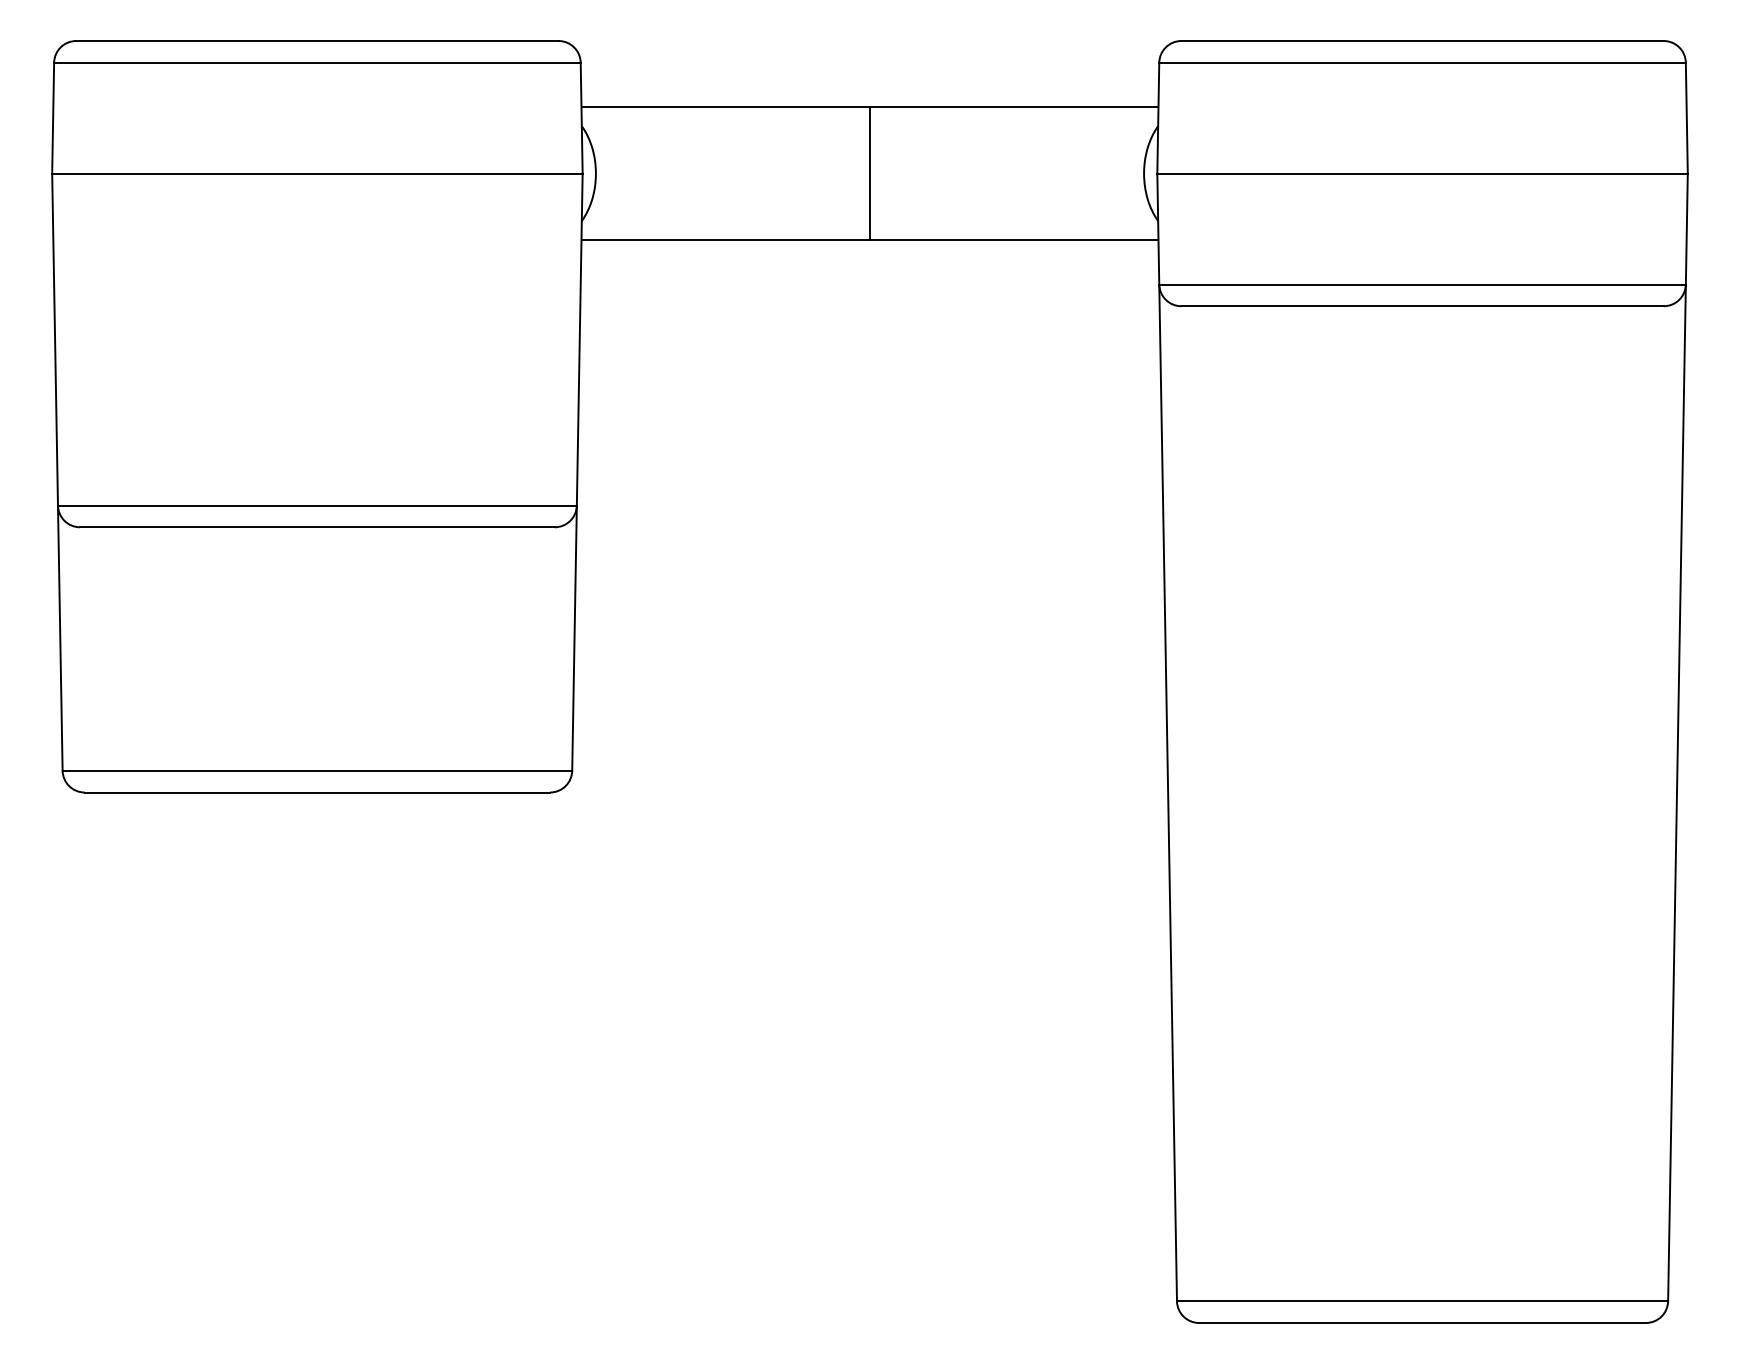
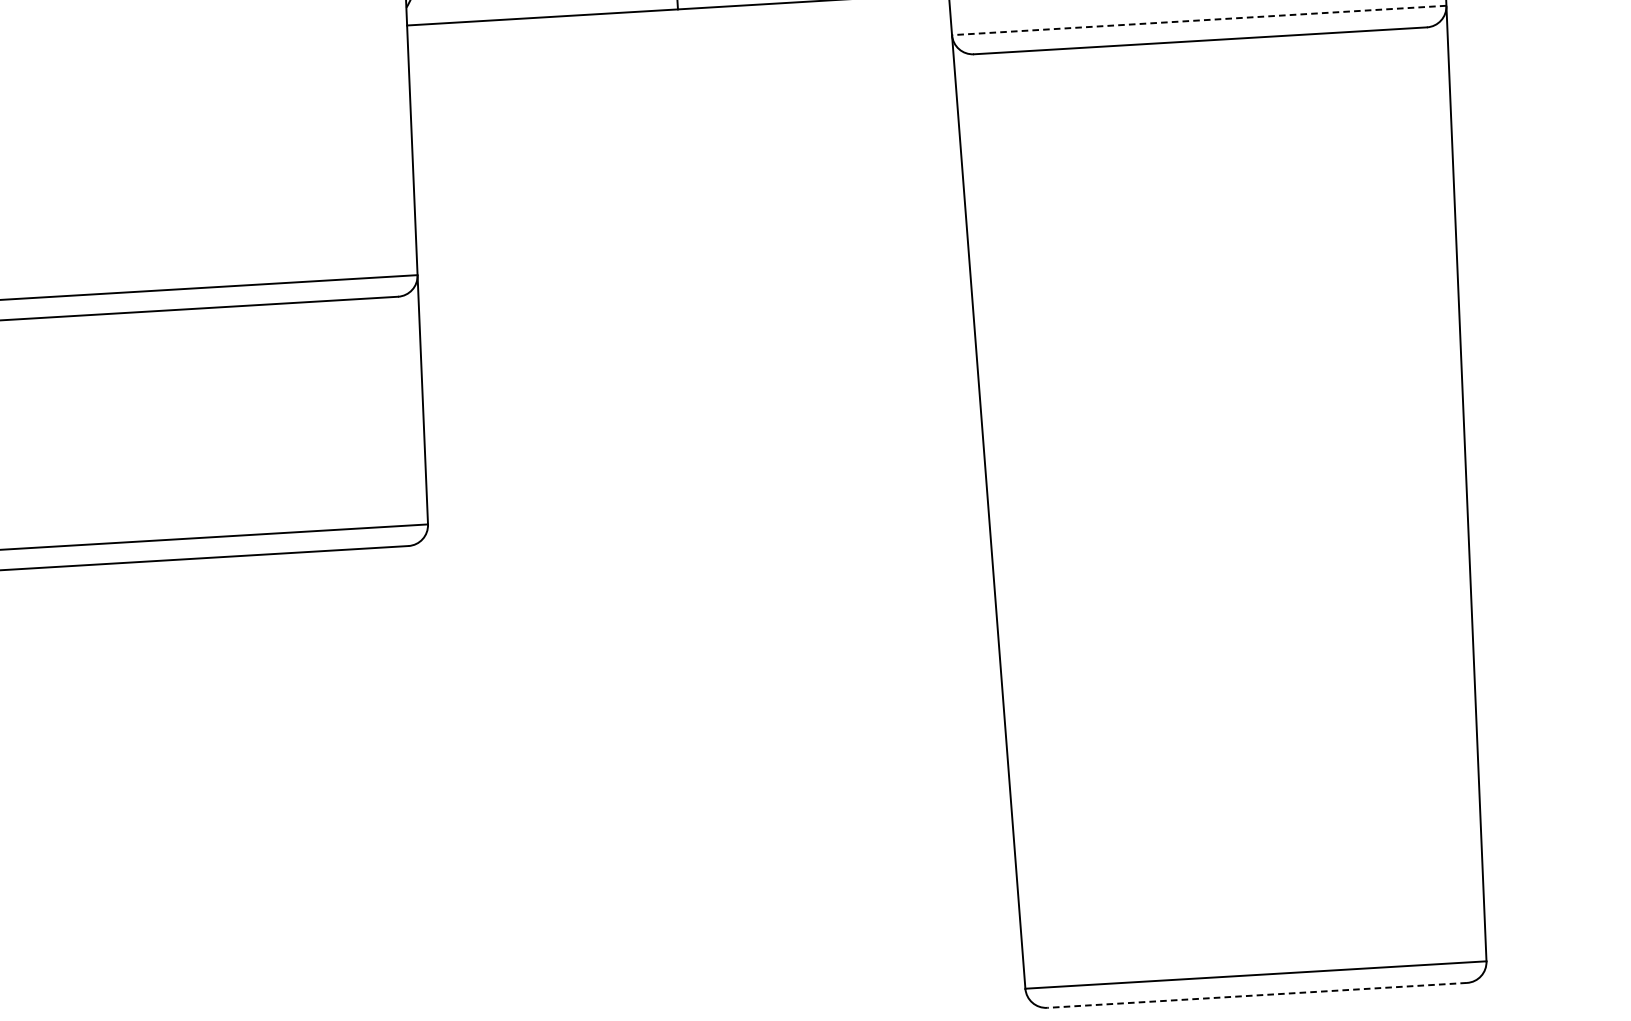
line: (1422, 284) -> (1199, 20), solid -> dashed
line: (1422, 1322) -> (1257, 994), solid -> dashed

